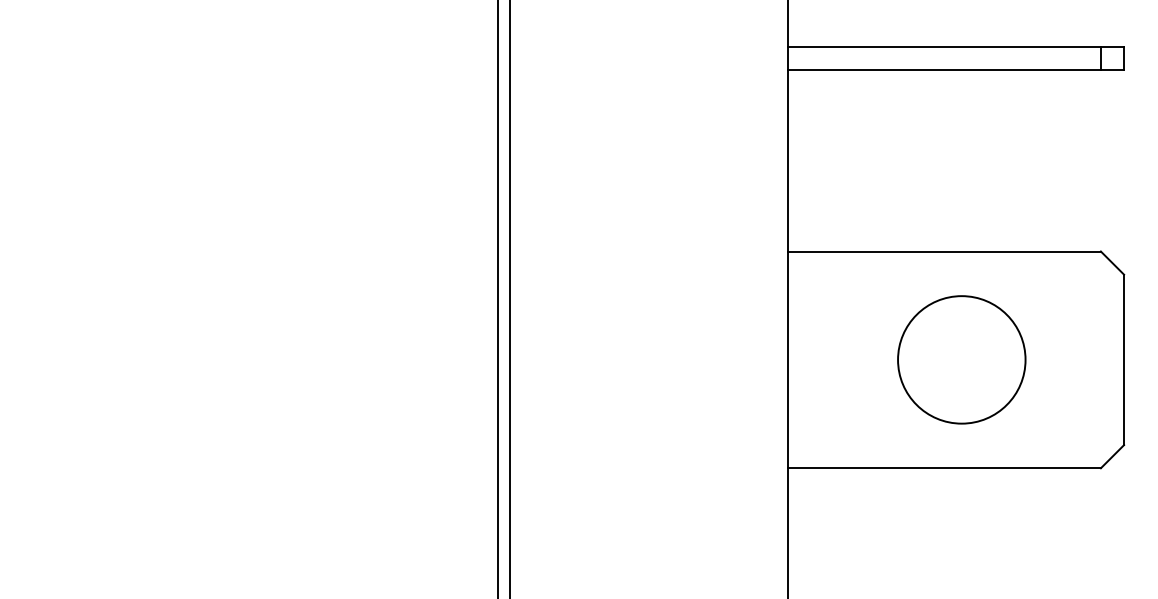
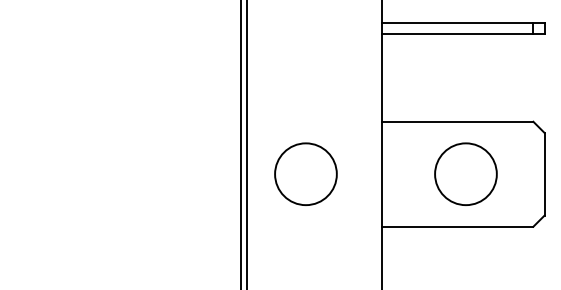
circle: (630, 358) -> (305, 173), added

